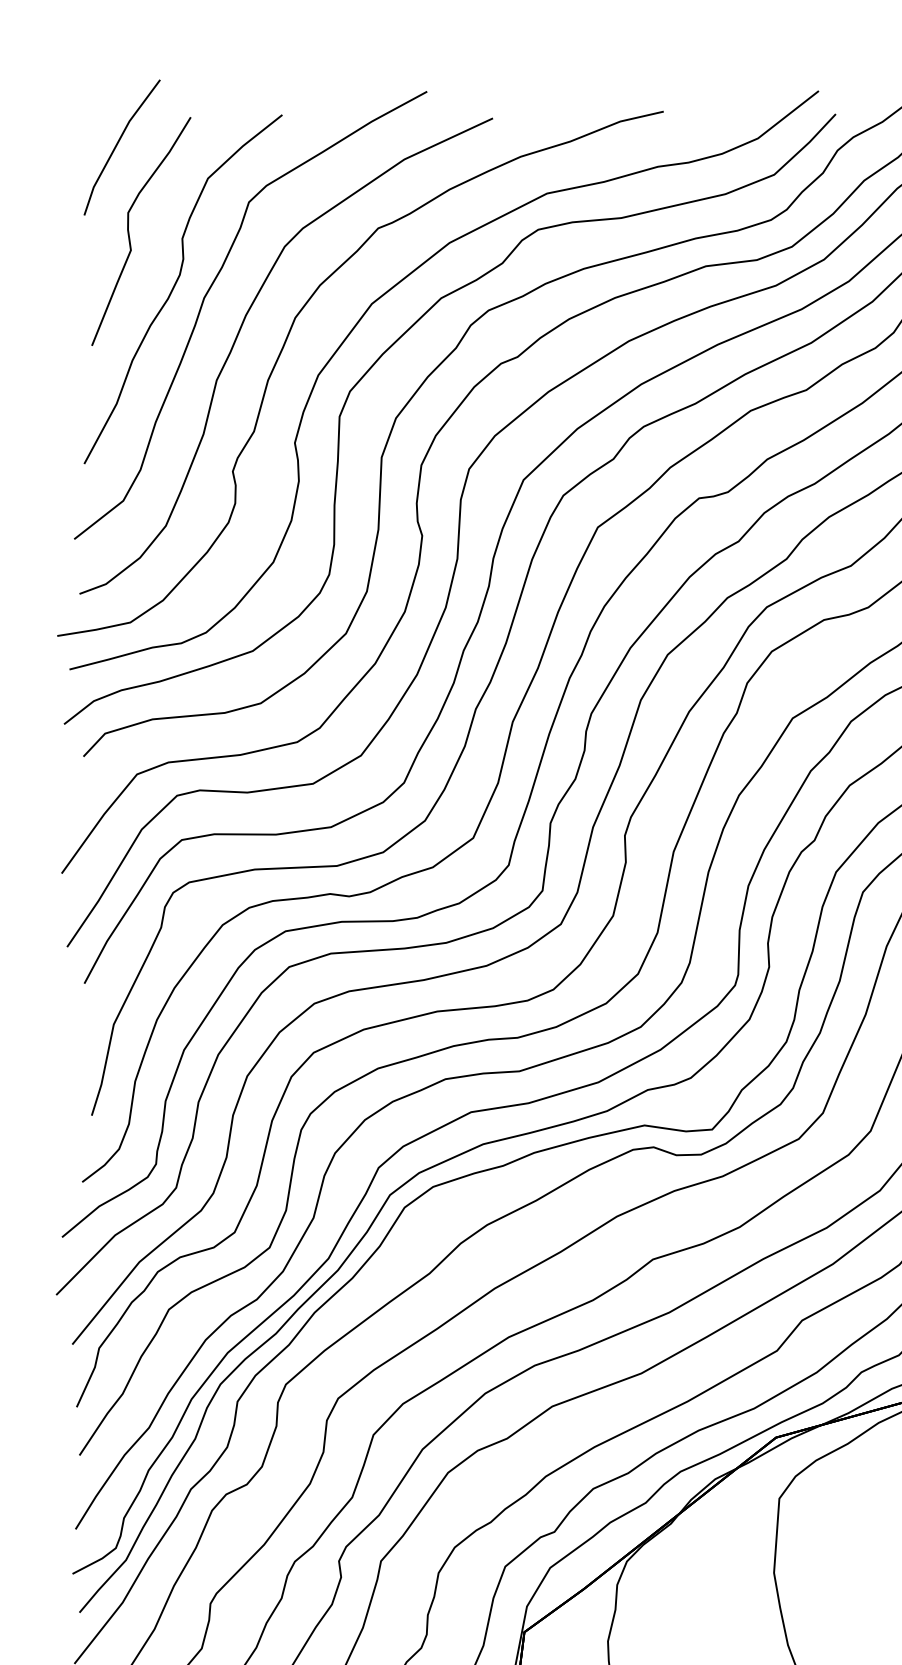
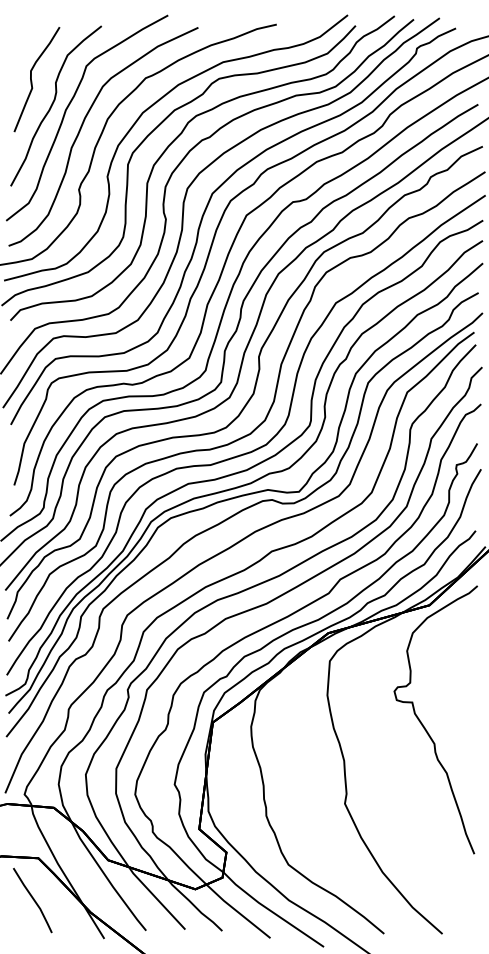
part: (122, 146) -> (28, 40), removed

